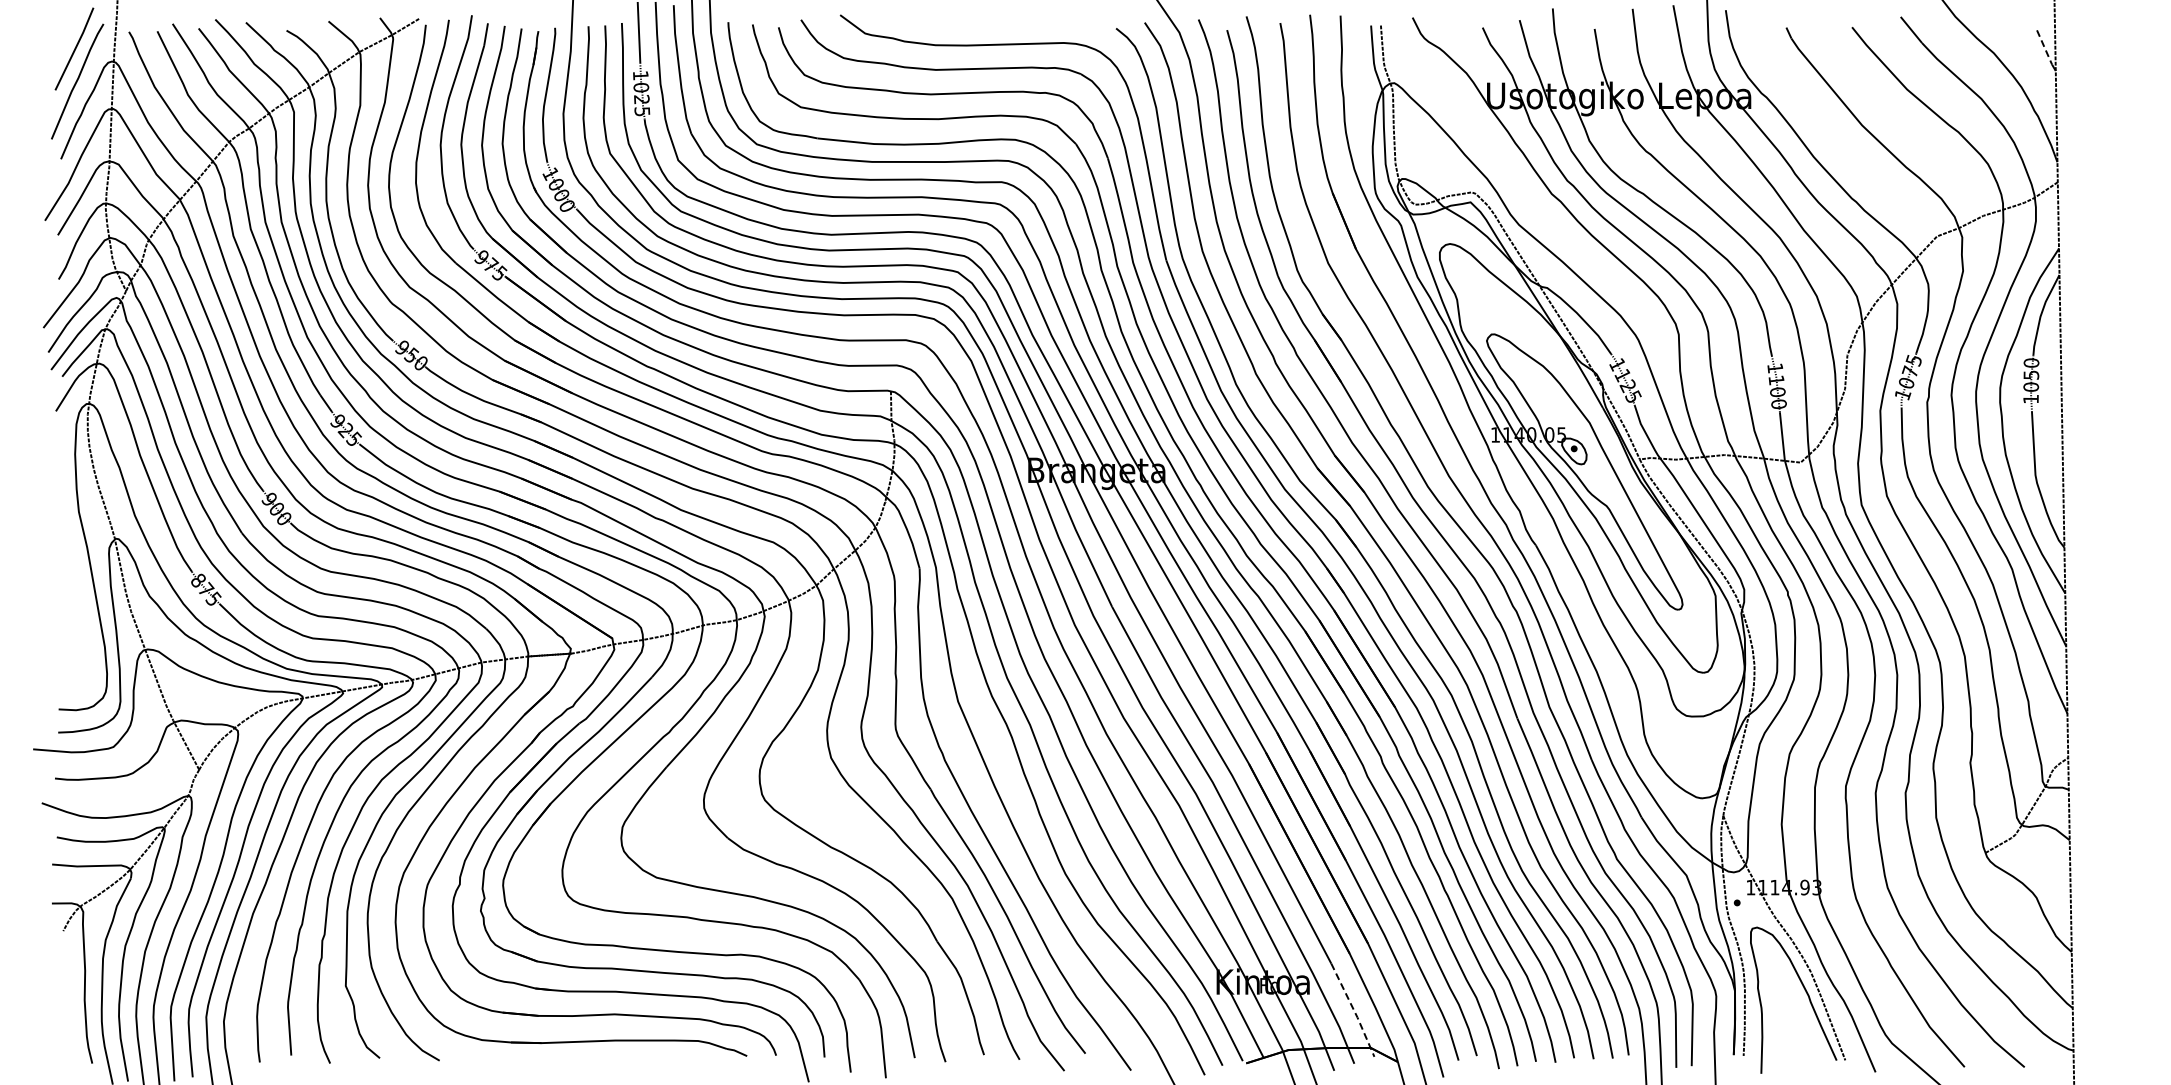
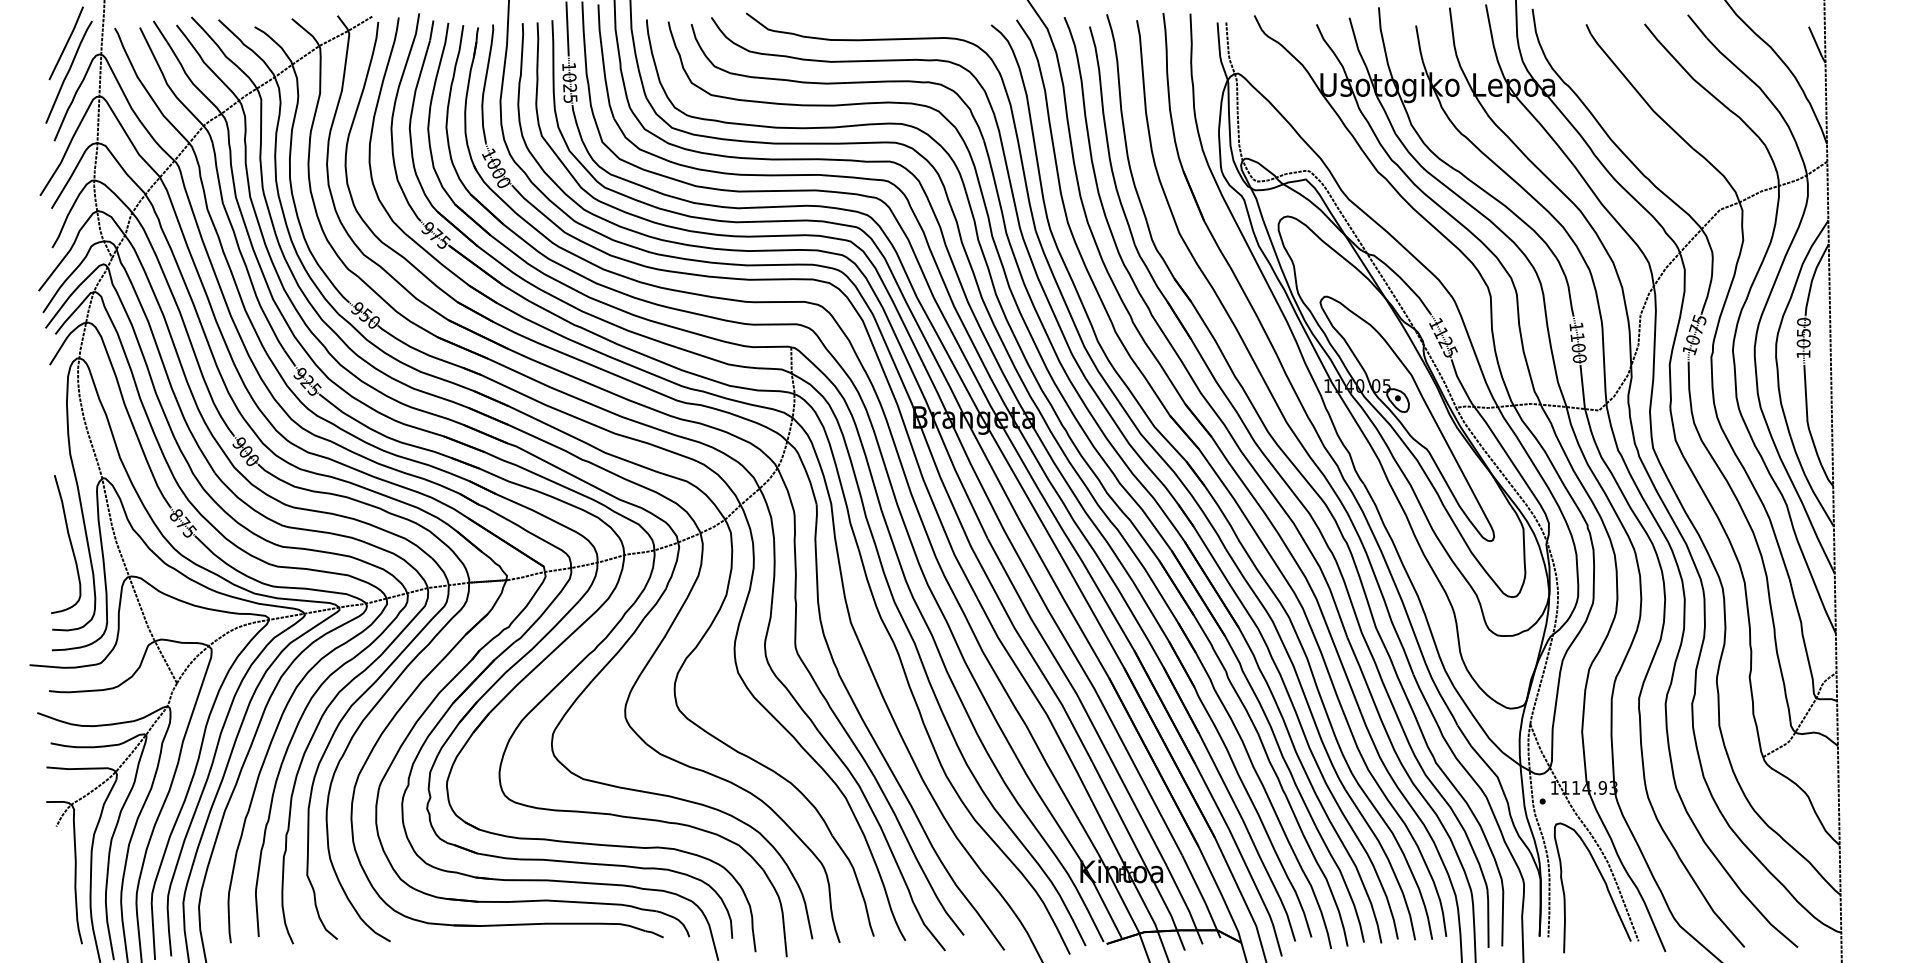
line: (2044, 47) -> (1815, 41), dashed -> solid
curve: (78, 611) -> (69, 542), added
line: (1354, 1010) -> (1202, 897), dashed -> solid

